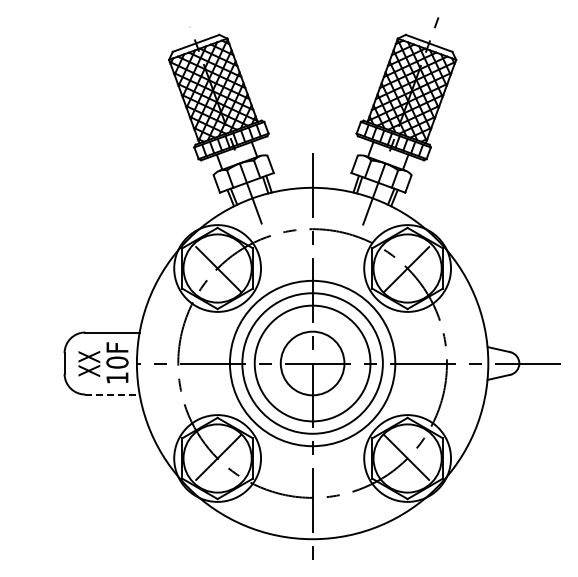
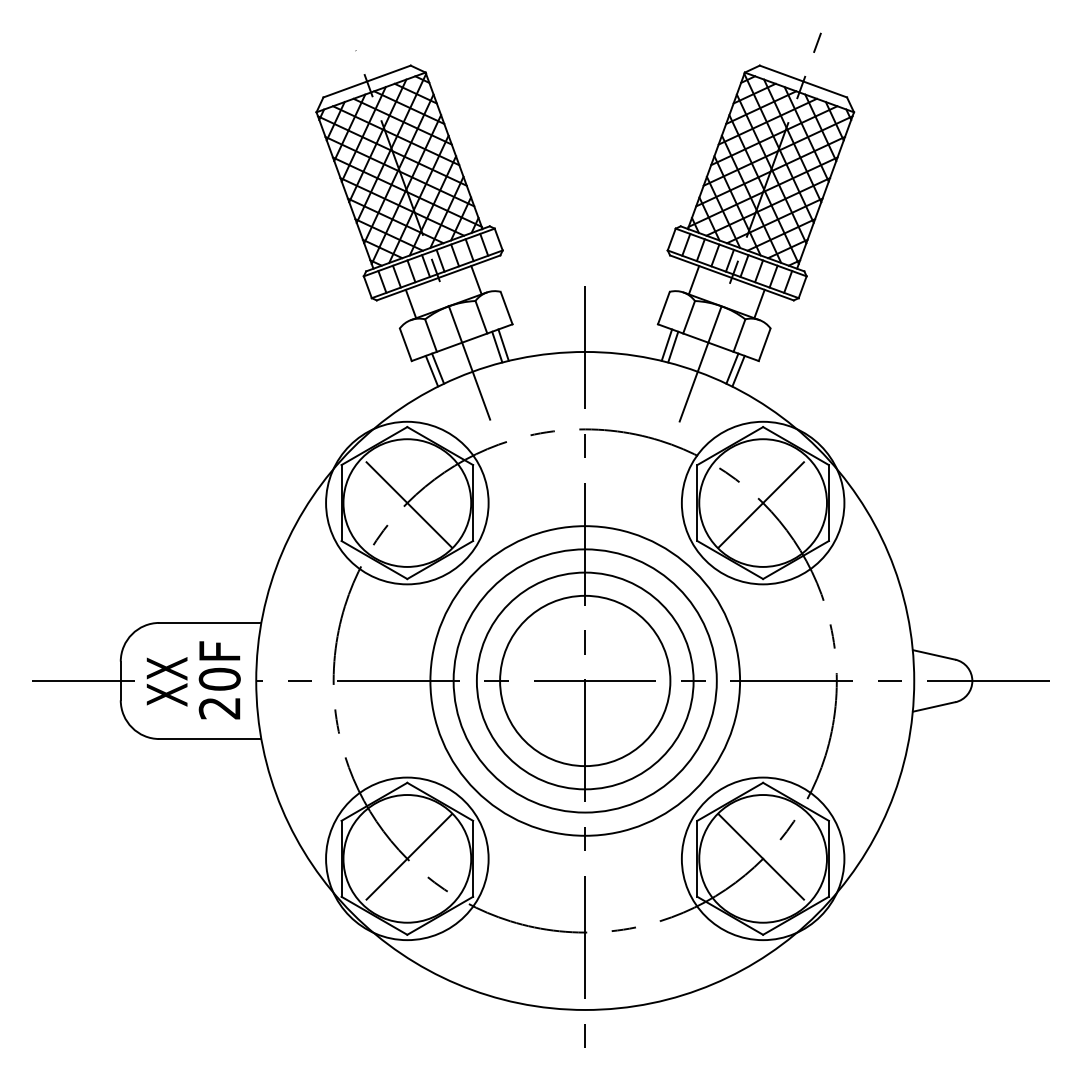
line: (44, 363) -> (83, 680), added
circle: (312, 363) -> (585, 680), size x1.43
text: (117, 377) -> (219, 707), 10F -> 20F
line: (112, 394) -> (210, 738), dashed -> solid

